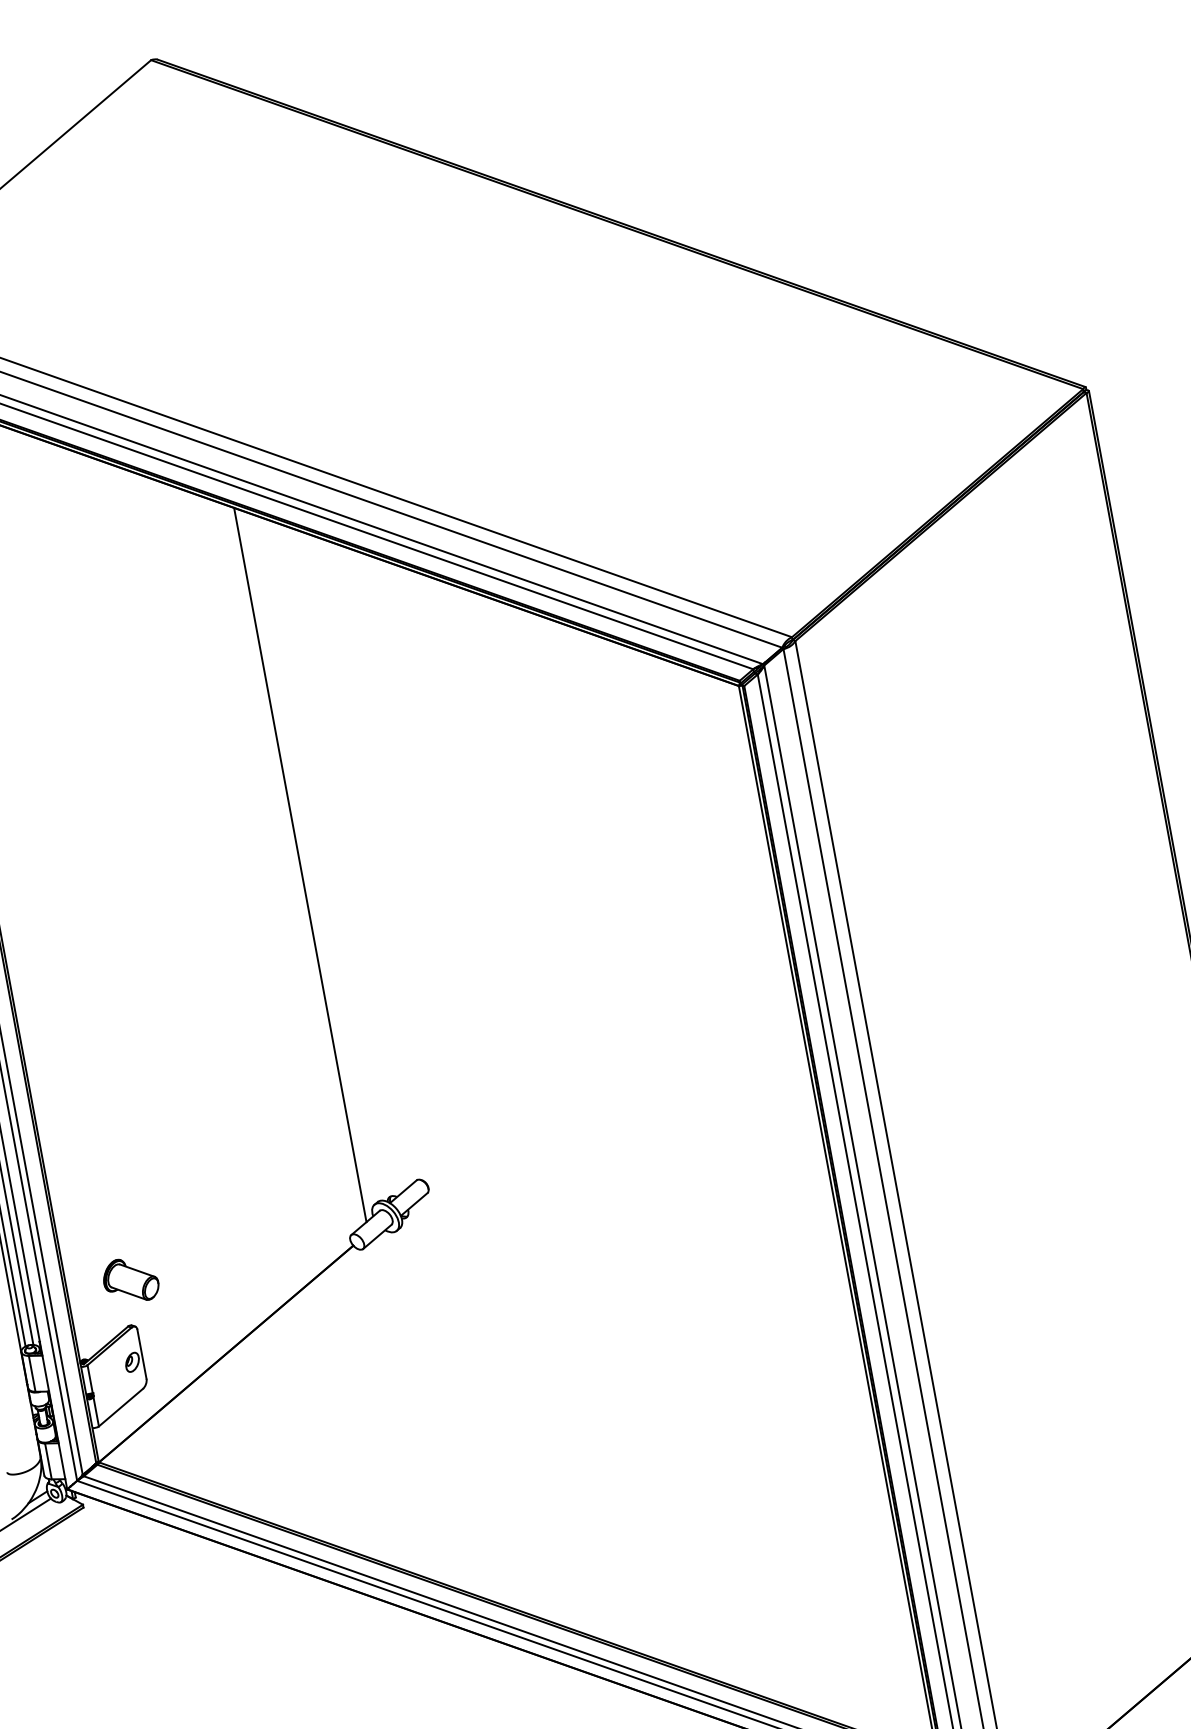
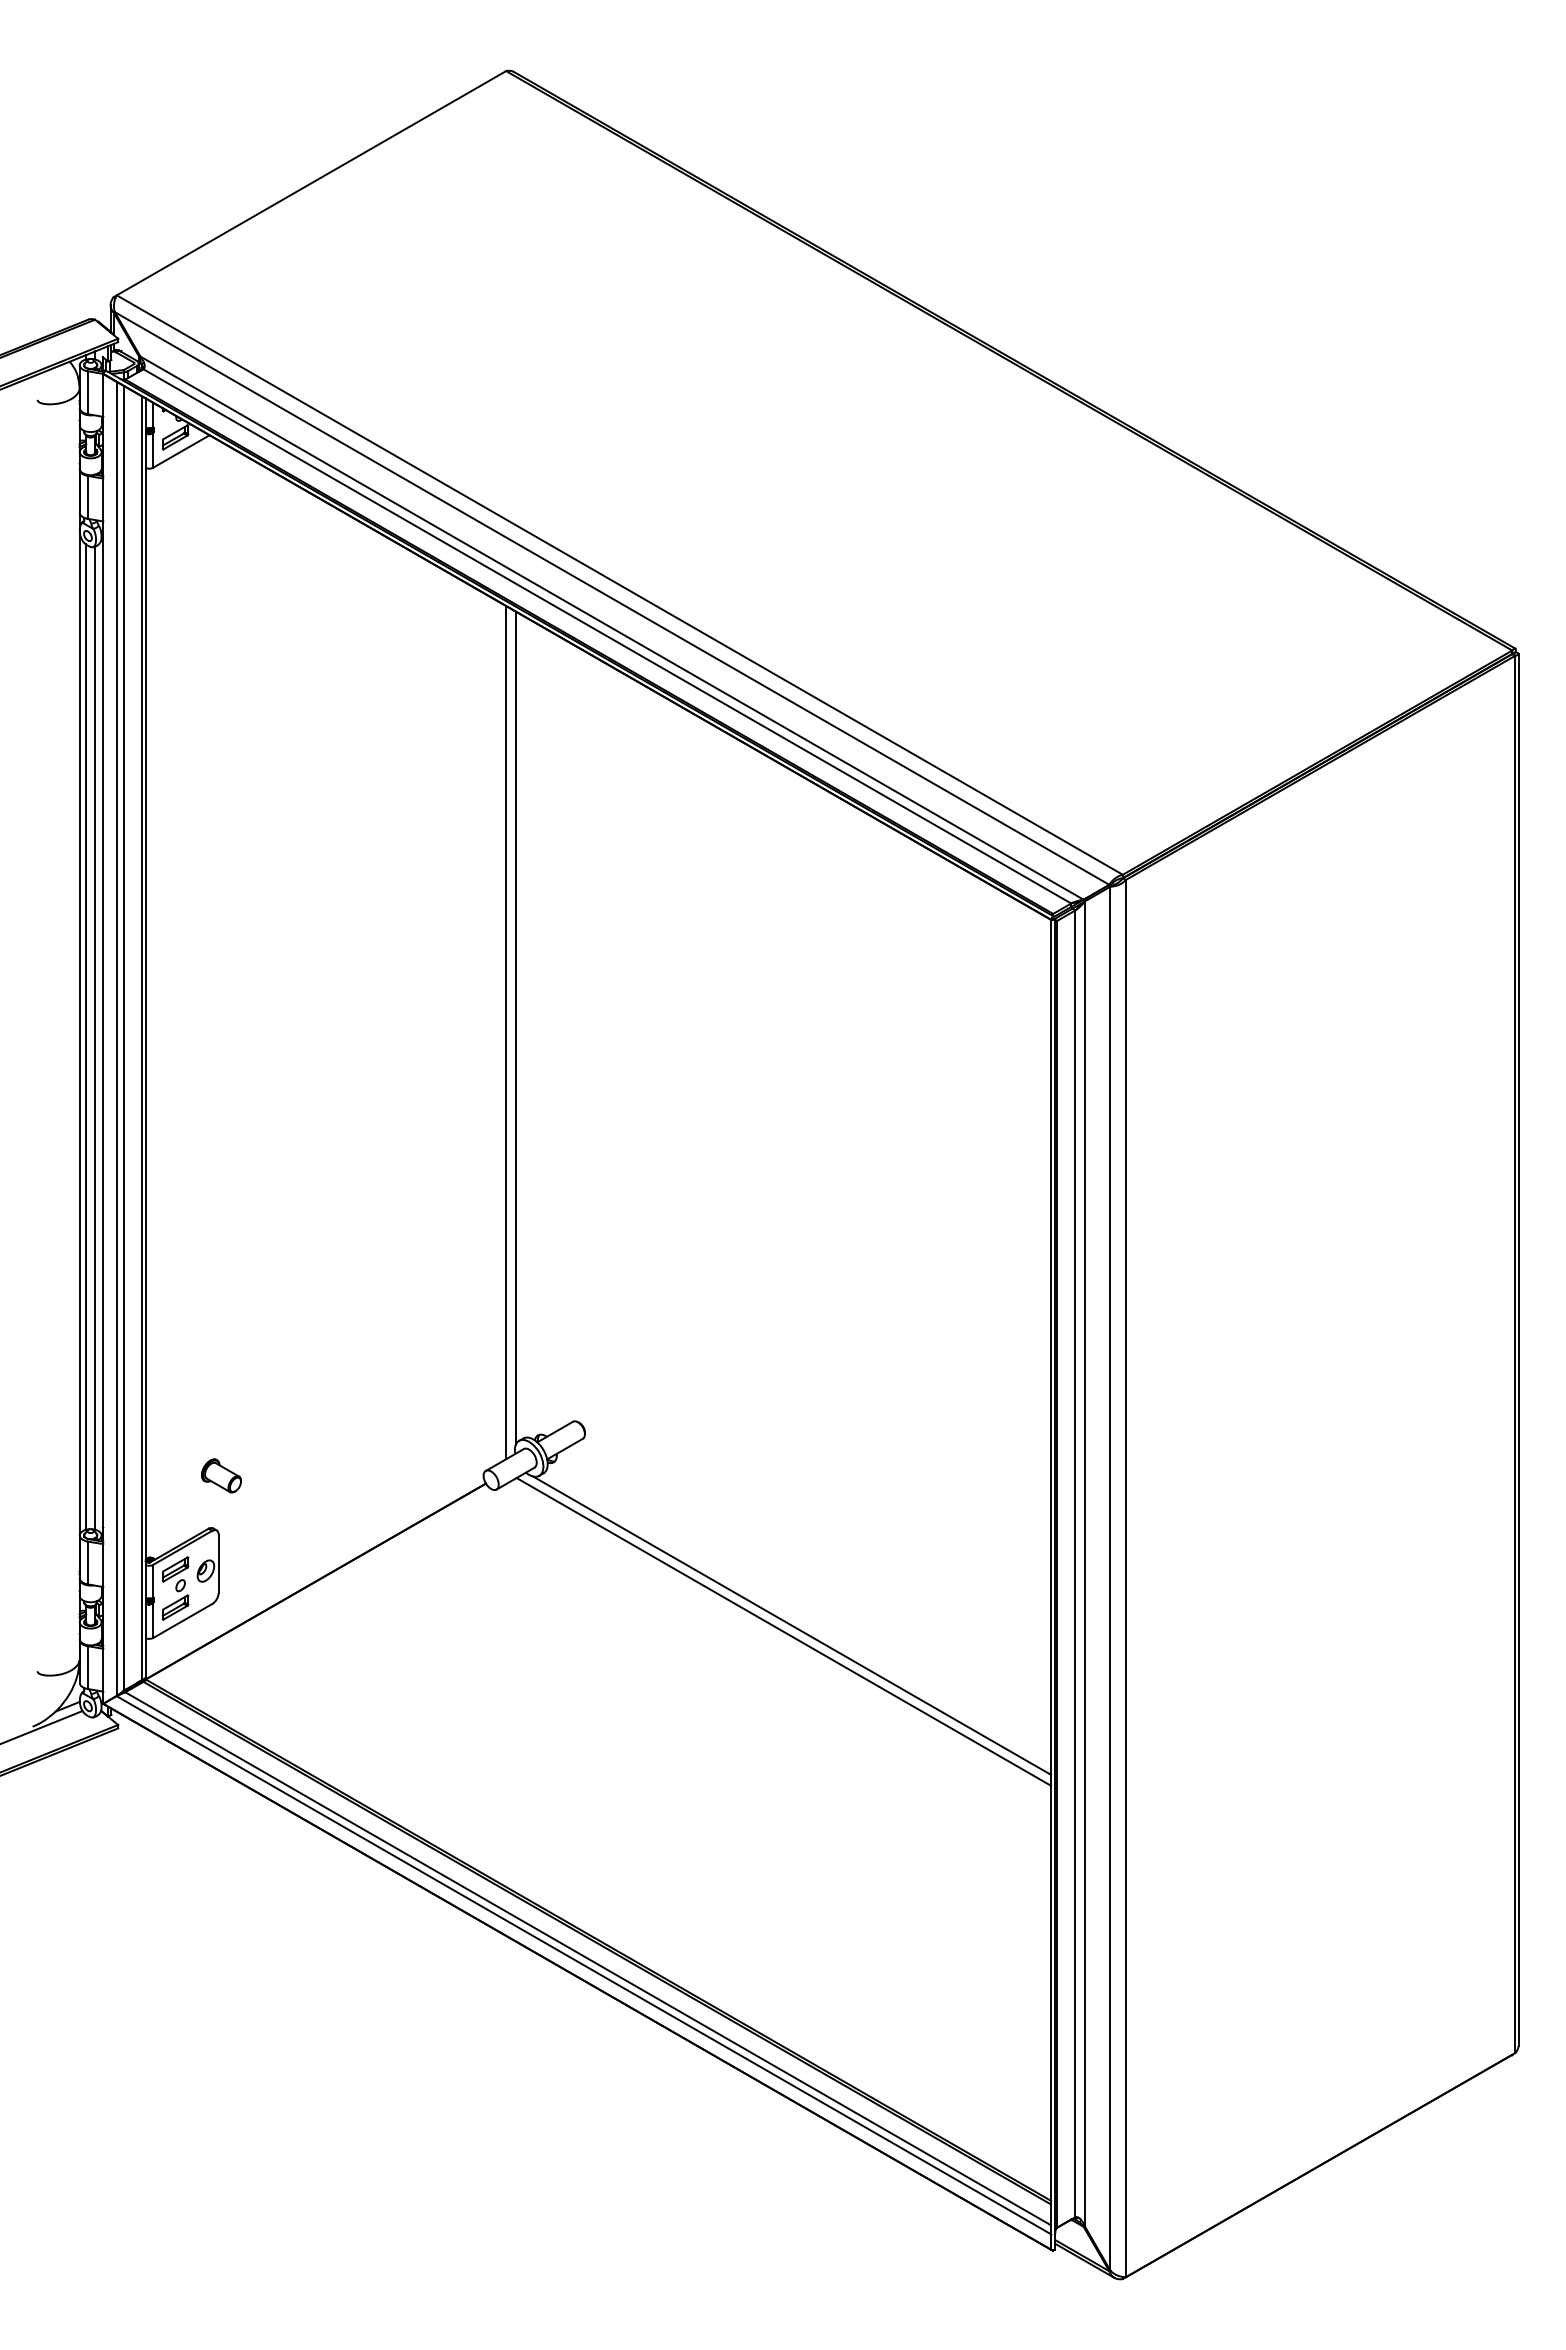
line: (307, 860) -> (515, 1028), added
part: (130, 1279) -> (221, 1475), size x0.62
line: (631, 1316) -> (792, 1625), added
line: (625, 1323) -> (783, 1631), added
part: (109, 1381) -> (175, 1588), added

